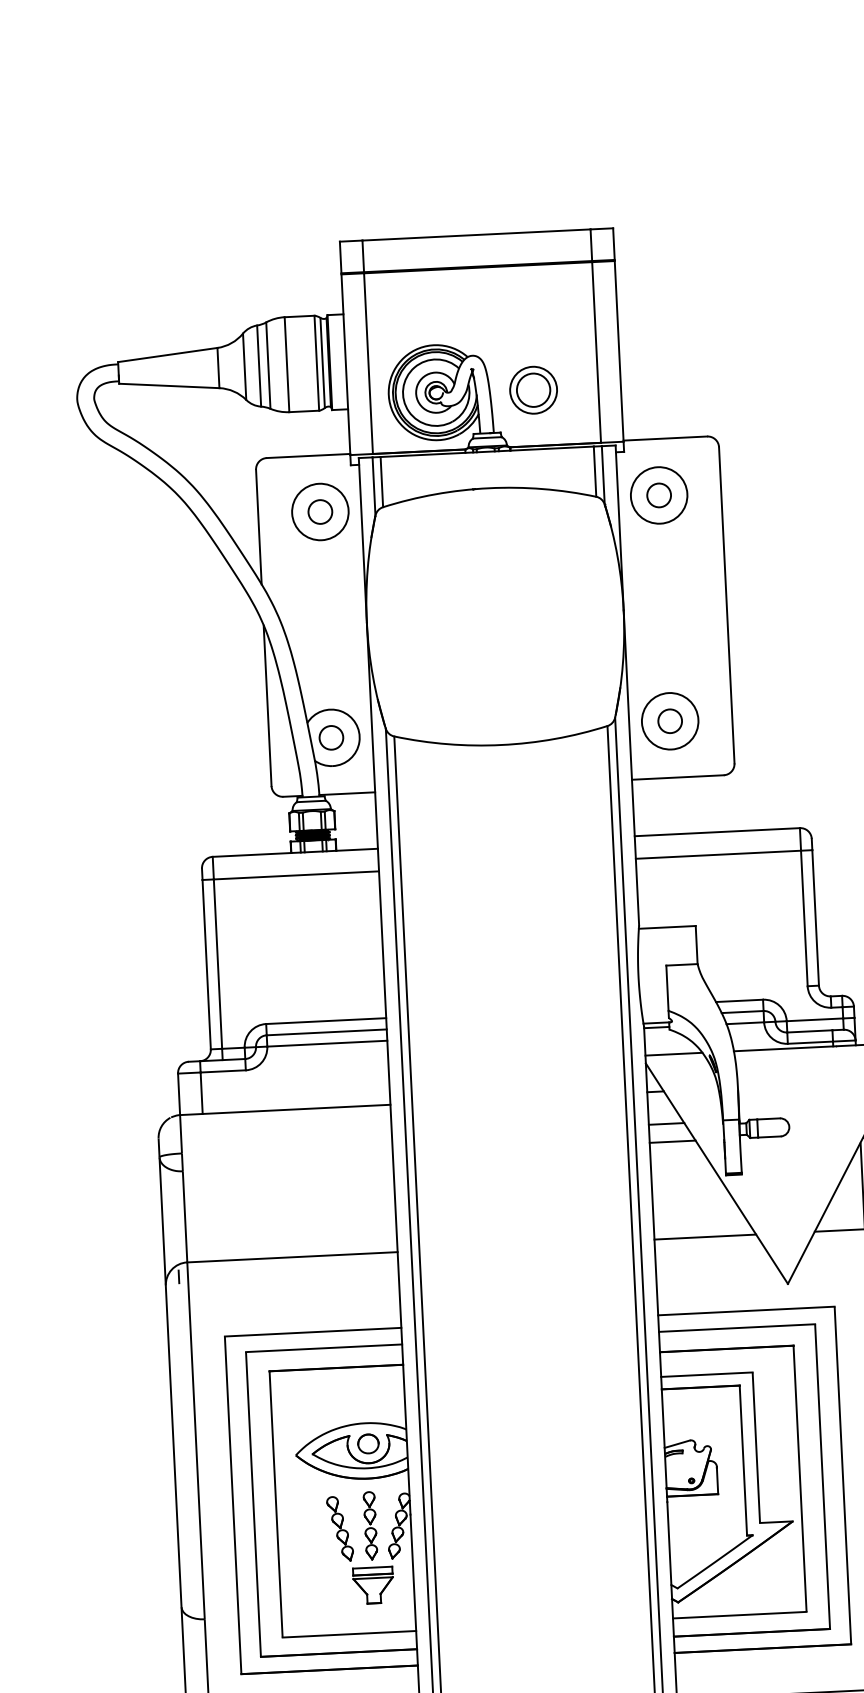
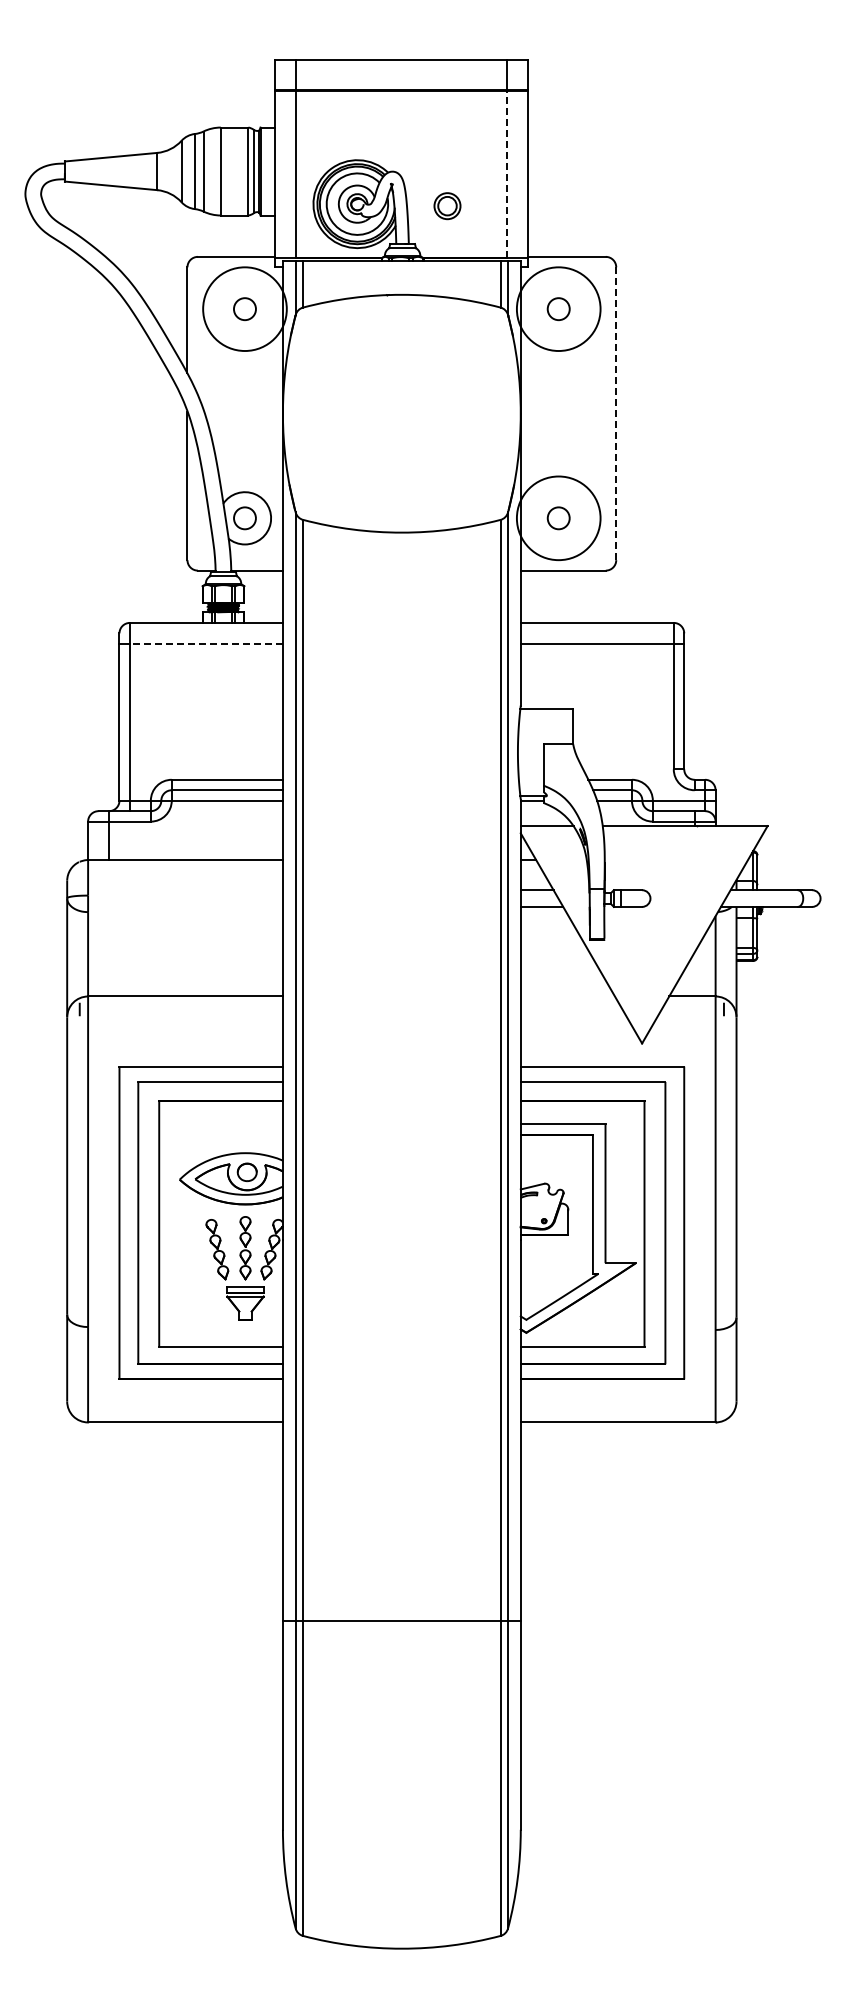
line: (596, 352) -> (507, 174), solid -> dashed
part: (533, 389) -> (447, 205), size x0.6
circle: (658, 495) -> (558, 309), size x1.6
circle: (319, 512) -> (244, 309), size x1.6
line: (727, 605) -> (616, 413), solid -> dashed
circle: (669, 721) -> (558, 518), size x1.6
line: (295, 875) -> (205, 643), solid -> dashed
line: (704, 1237) -> (567, 996), removed

